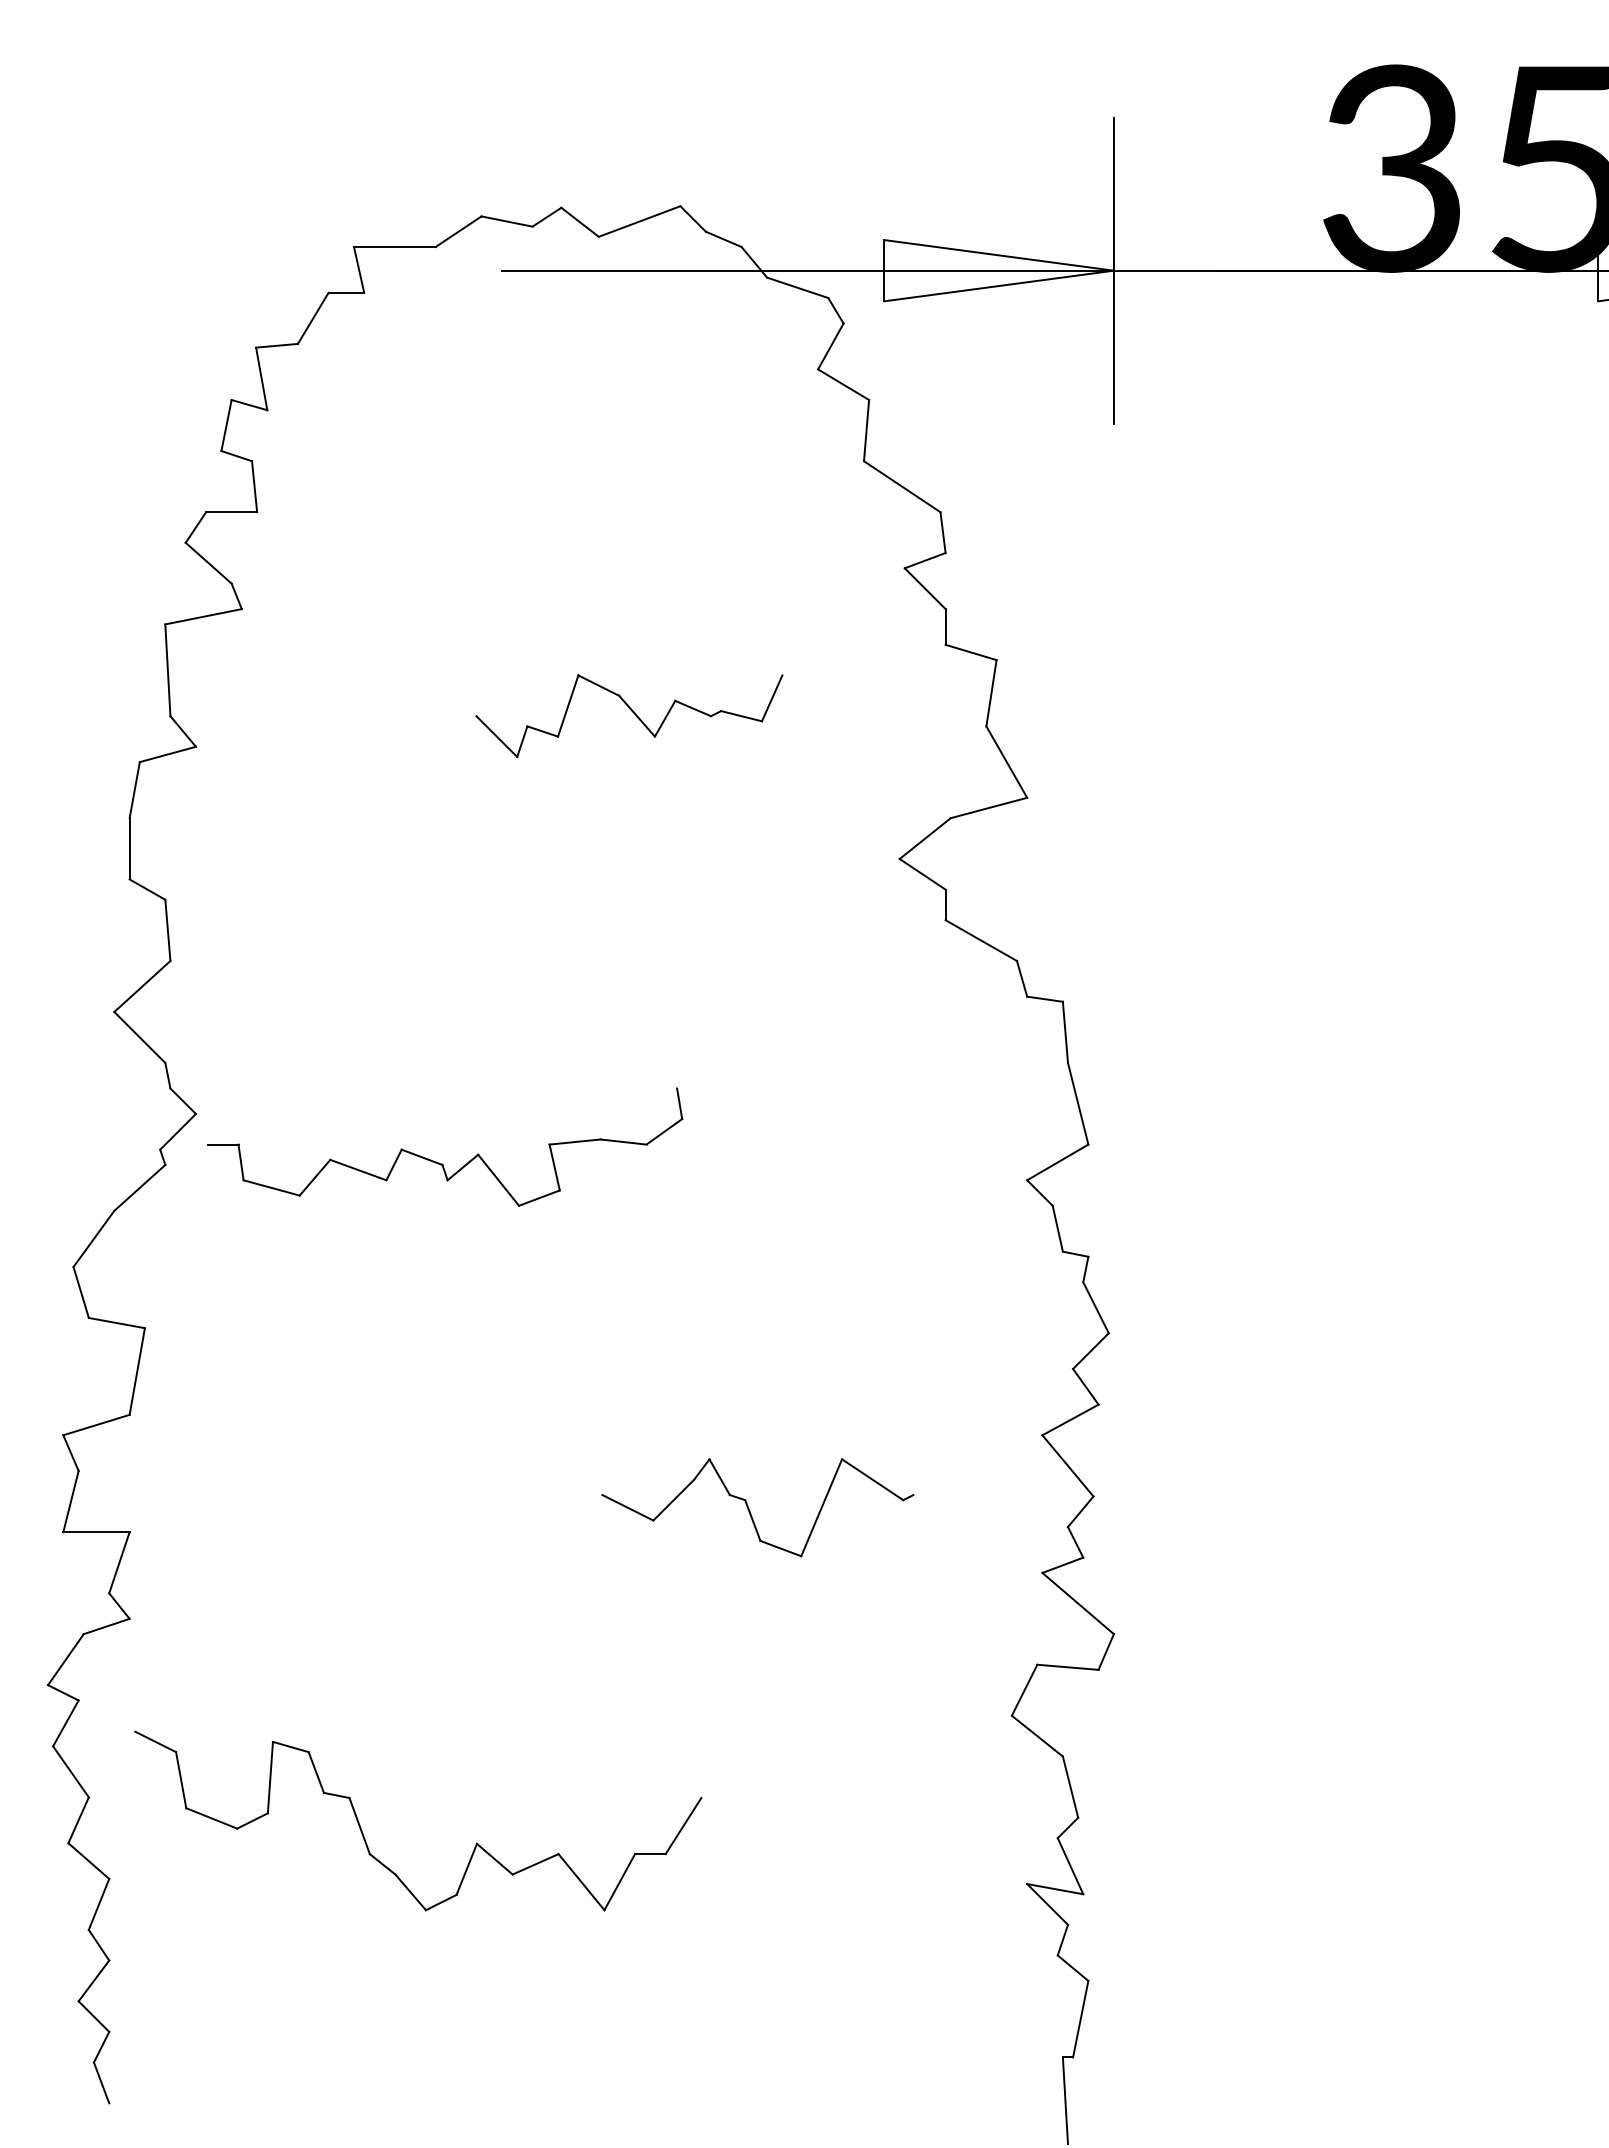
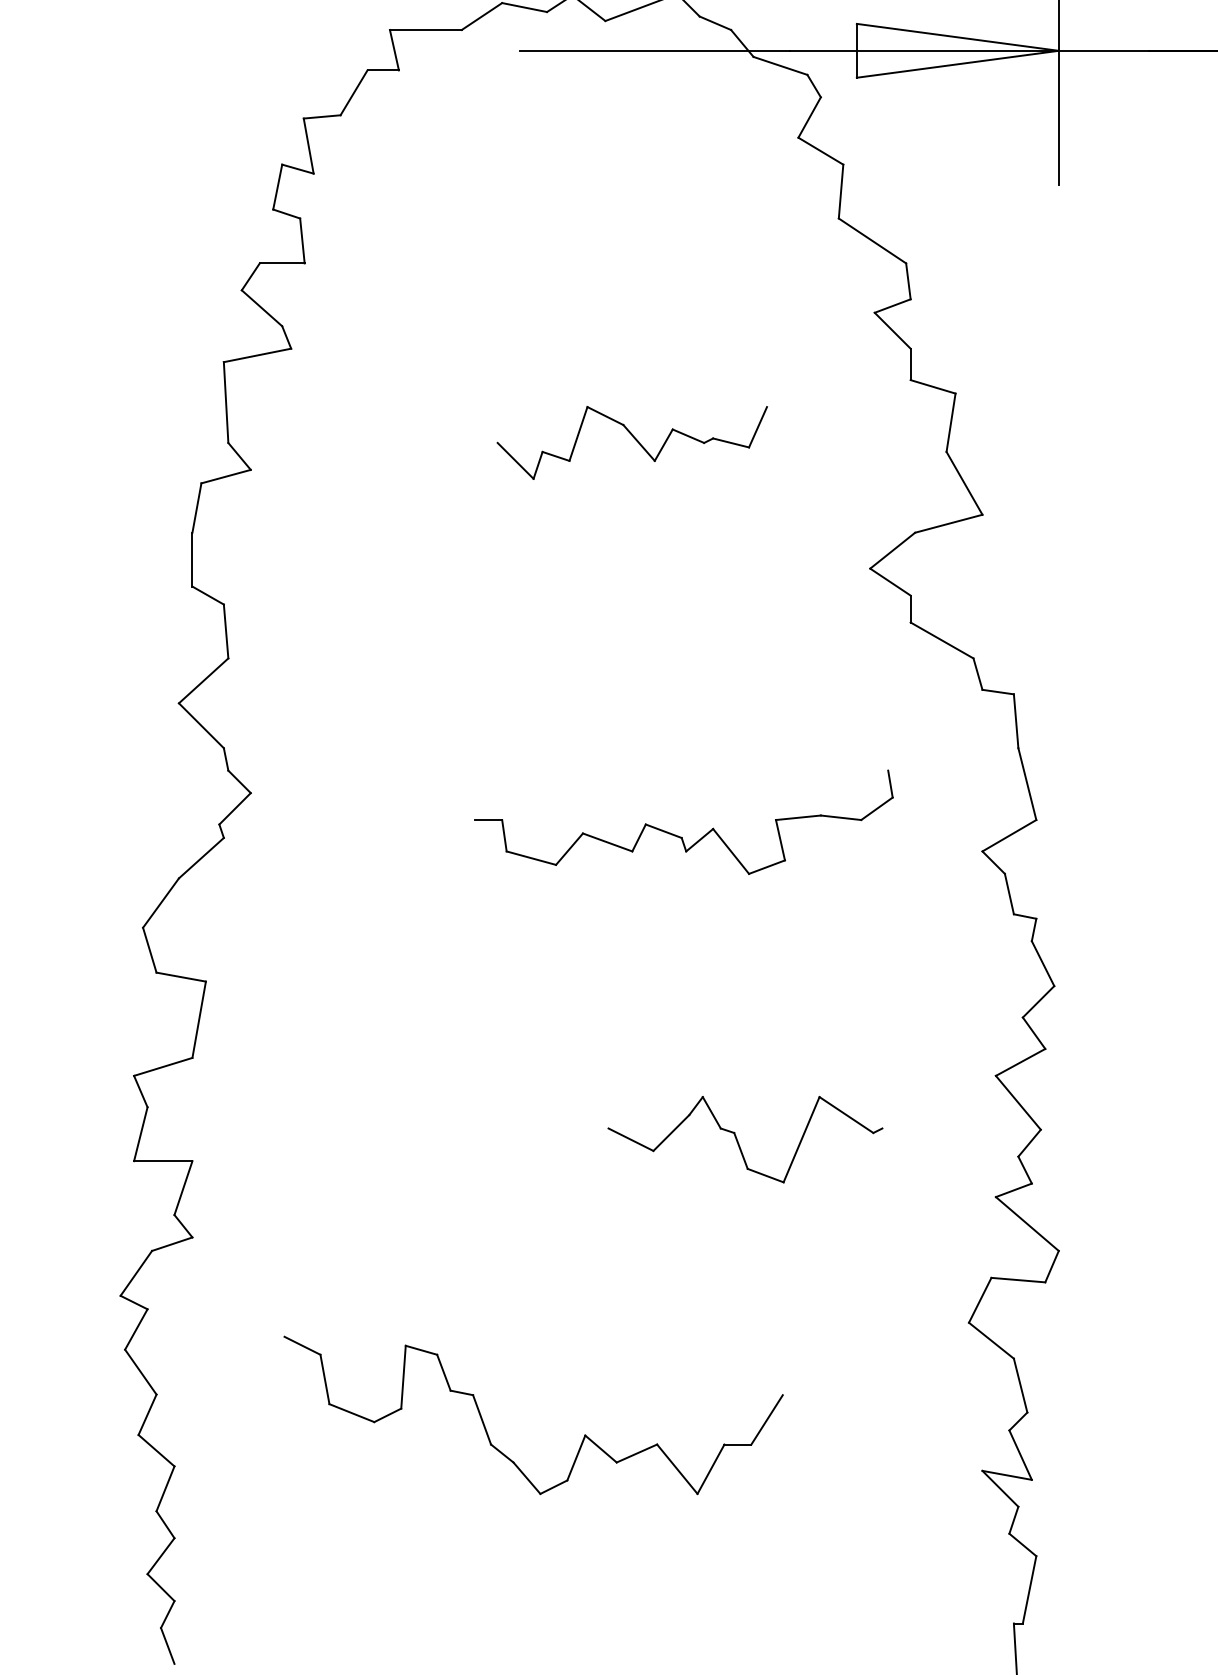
part: (439, 1162) -> (679, 835), moved
part: (383, 1863) -> (503, 1452), moved

